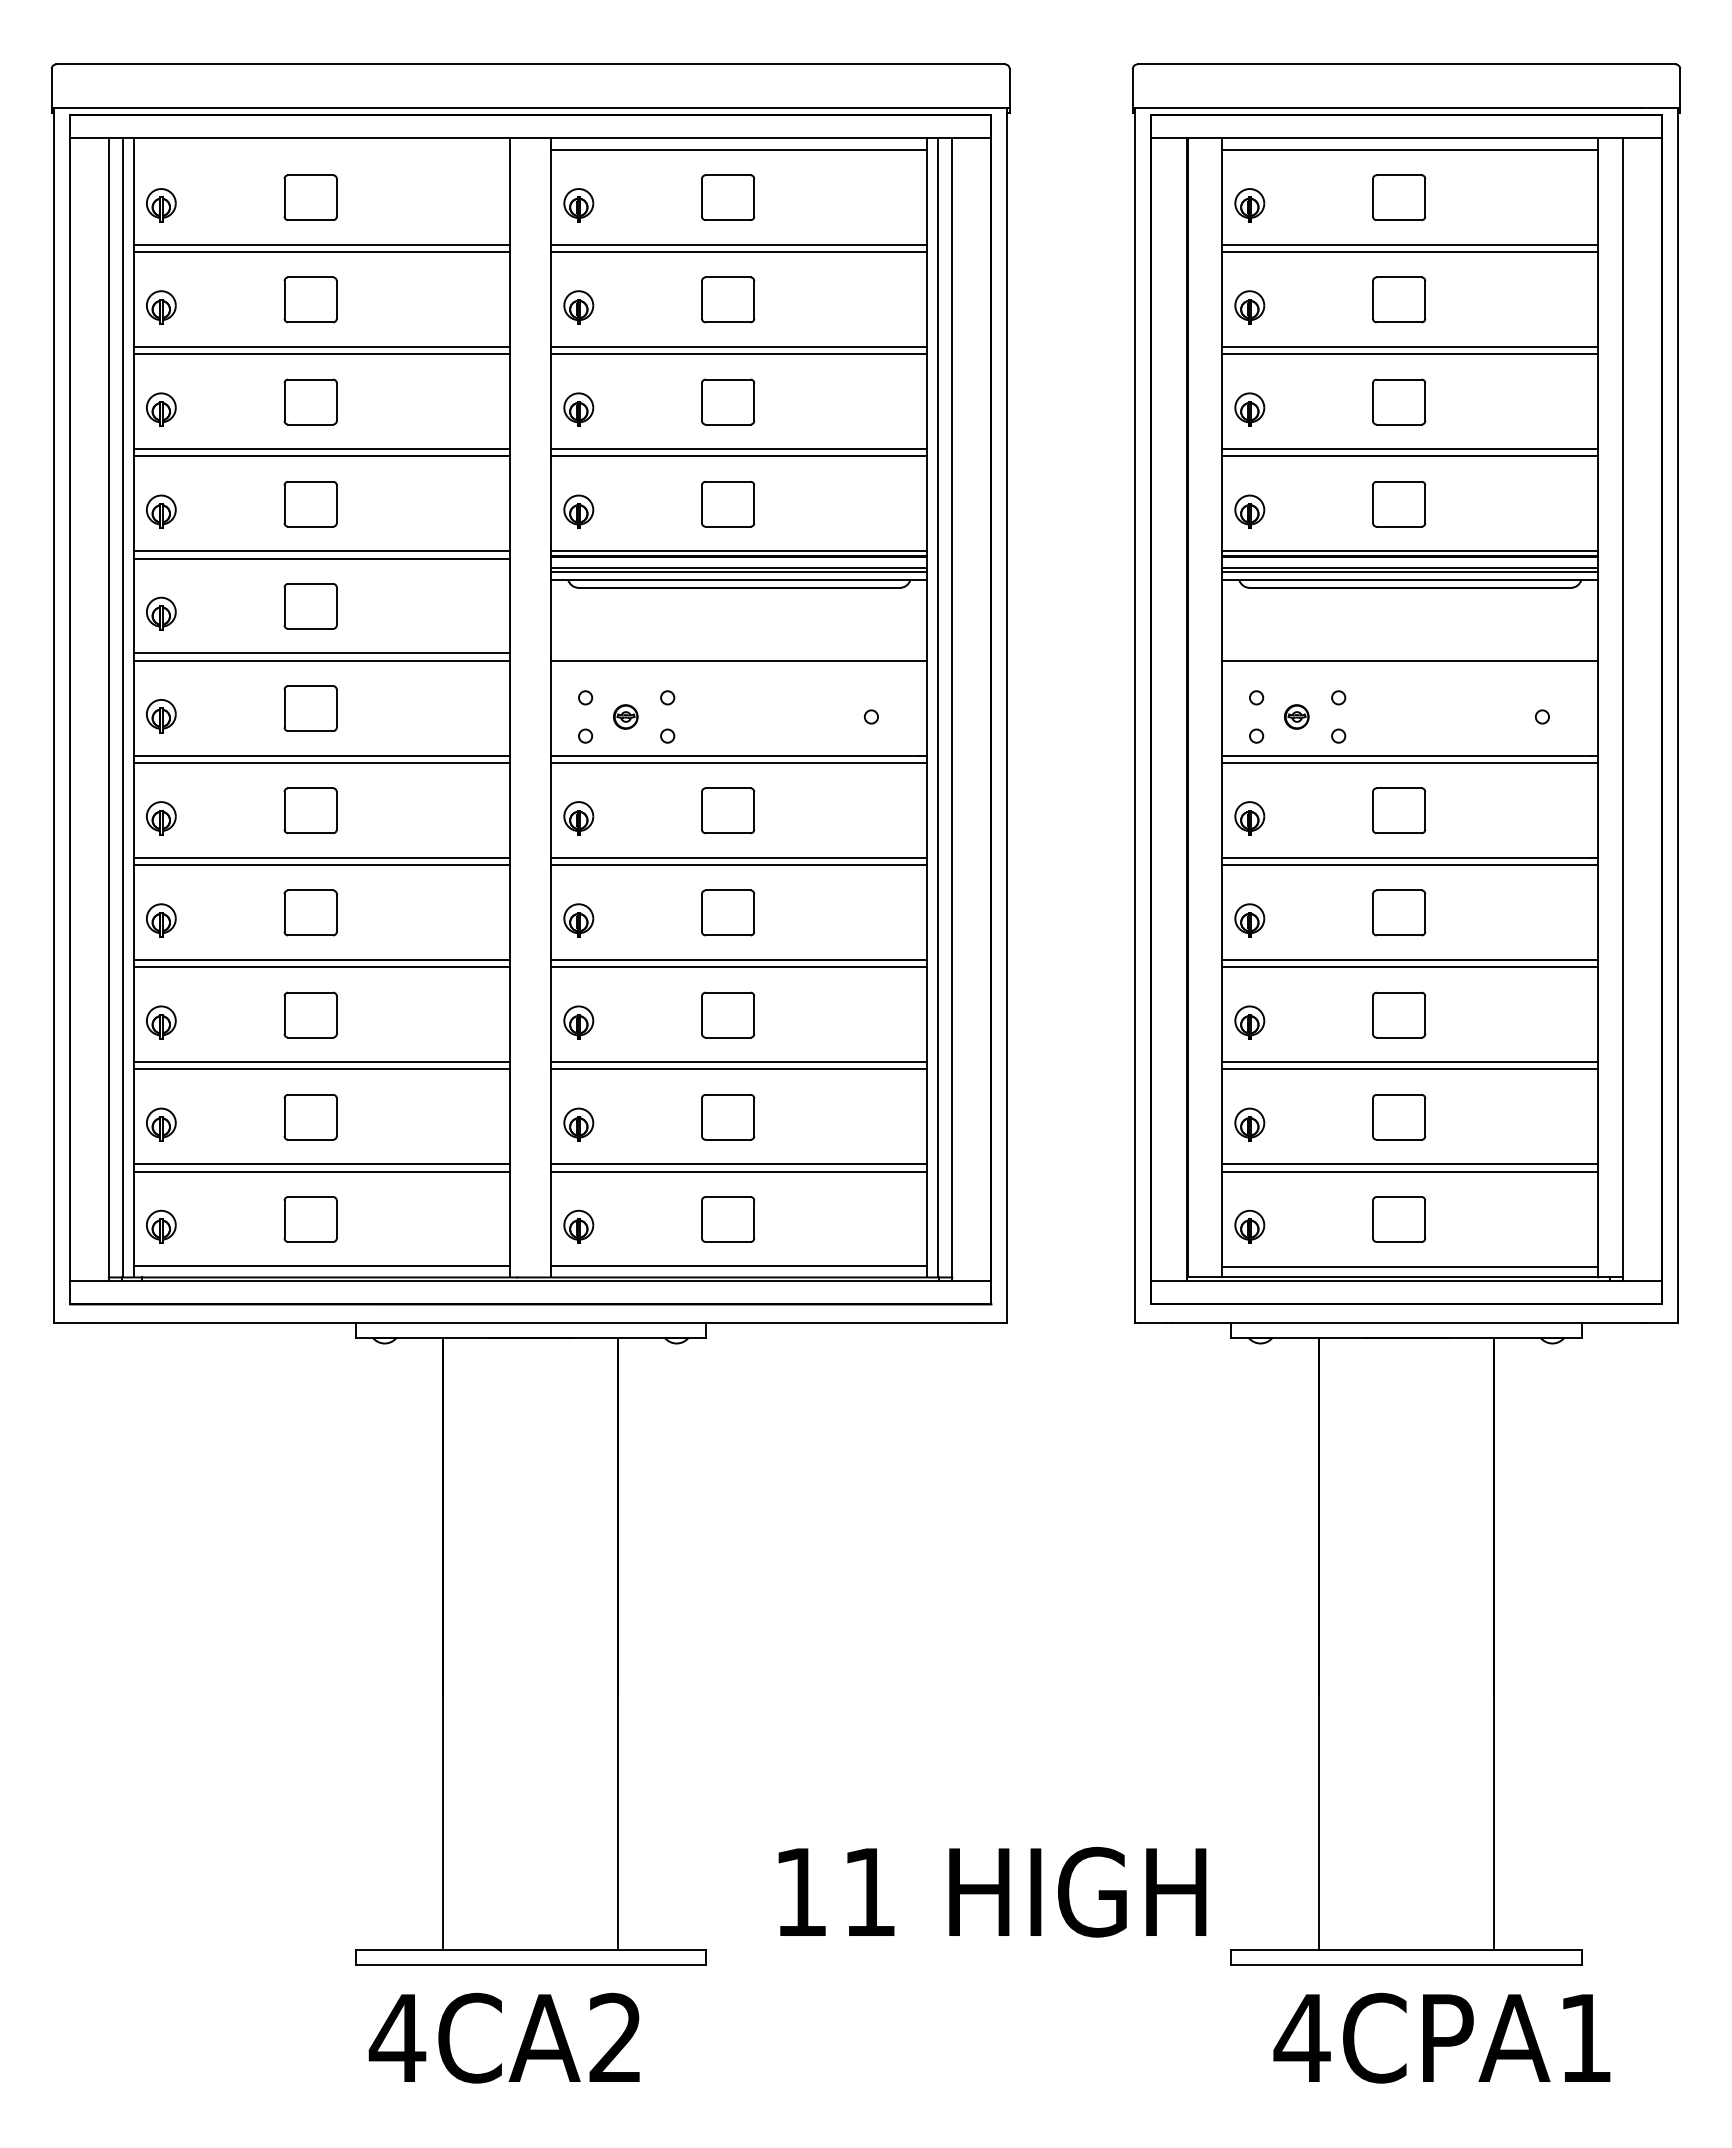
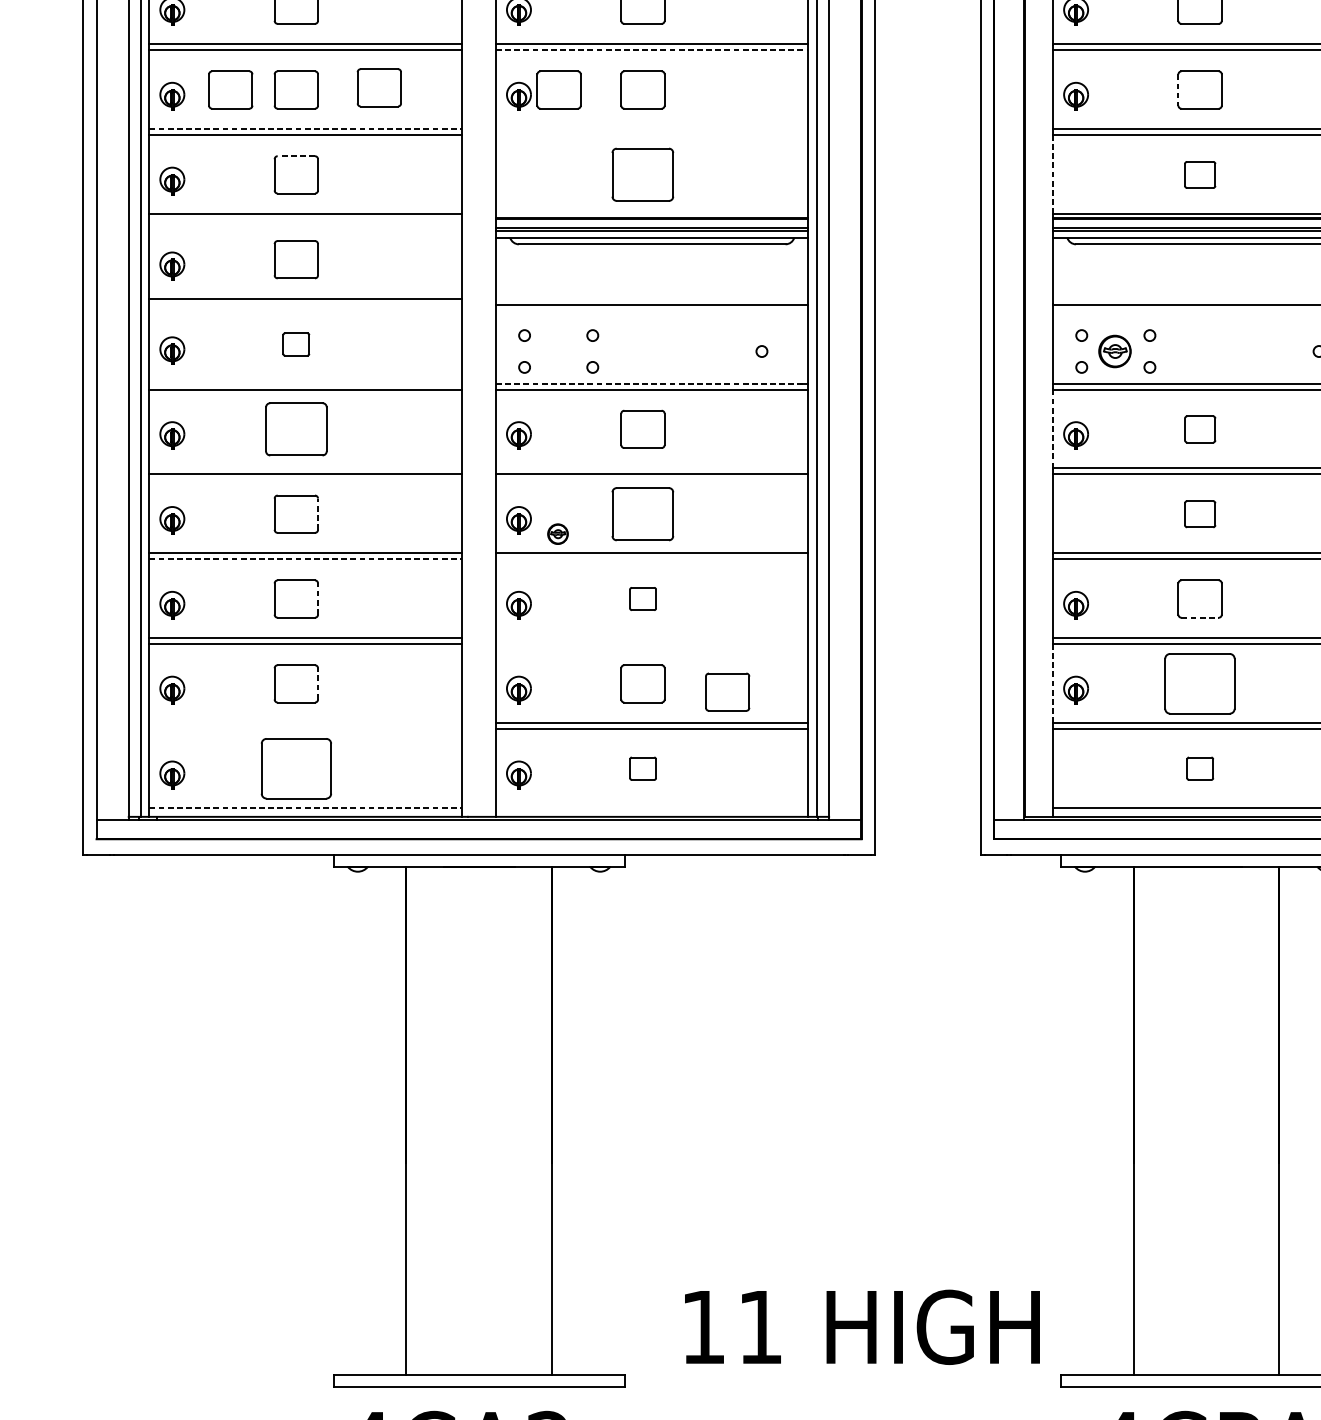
line: (739, 354) -> (652, 50), solid -> dashed
part: (410, 399) -> (379, 87), added
part: (231, 401) -> (230, 89), added
part: (627, 401) -> (559, 89), added
line: (1373, 402) -> (1178, 90), solid -> dashed
line: (322, 449) -> (306, 129), solid -> dashed
line: (739, 449) -> (652, 129), removed
line: (739, 456) -> (652, 135), removed
line: (310, 481) -> (296, 155), solid -> dashed
line: (1222, 503) -> (1053, 174), solid -> dashed
part: (728, 504) -> (643, 175), size x1.4
part: (1399, 504) -> (1200, 175), size x0.7
part: (578, 511) -> (518, 180), removed
part: (1249, 511) -> (1075, 180), removed
line: (739, 551) -> (652, 214), removed
line: (321, 558) -> (305, 219), removed
line: (321, 660) -> (305, 304), removed
part: (310, 708) -> (296, 344), size x0.6
part: (625, 716) -> (557, 533), moved
part: (1296, 716) -> (1114, 351), size x1.6
line: (321, 755) -> (305, 383), removed
line: (735, 755) -> (649, 383), solid -> dashed
line: (1222, 809) -> (1053, 428), solid -> dashed
part: (310, 810) -> (296, 429), size x1.4
part: (1399, 810) -> (1200, 429), size x0.7
line: (321, 857) -> (305, 468), removed
line: (739, 857) -> (652, 468), removed
line: (336, 912) -> (317, 513), solid -> dashed
part: (728, 912) -> (643, 513), size x1.4
part: (1399, 912) -> (1200, 513), size x0.7
part: (1249, 920) -> (1075, 520), removed
line: (322, 967) -> (306, 559), solid -> dashed
line: (739, 967) -> (652, 559), removed
part: (728, 1014) -> (643, 598), size x0.6
line: (336, 1015) -> (317, 599), solid -> dashed
line: (1399, 1037) -> (1200, 617), solid -> dashed
line: (739, 1062) -> (652, 638), removed
line: (739, 1069) -> (652, 644), removed
line: (1222, 1116) -> (1053, 683), solid -> dashed
line: (336, 1117) -> (317, 684), solid -> dashed
part: (1399, 1117) -> (1200, 684), size x1.6
part: (830, 1127) -> (727, 692), added
line: (321, 1164) -> (305, 723), removed
line: (321, 1171) -> (305, 728), removed
part: (310, 1219) -> (296, 768), size x1.6
part: (728, 1219) -> (643, 768), size x0.6
part: (1399, 1219) -> (1200, 768), size x0.6
part: (1249, 1226) -> (1075, 774), removed
line: (322, 1266) -> (306, 807), solid -> dashed
line: (739, 1266) -> (652, 807), removed

